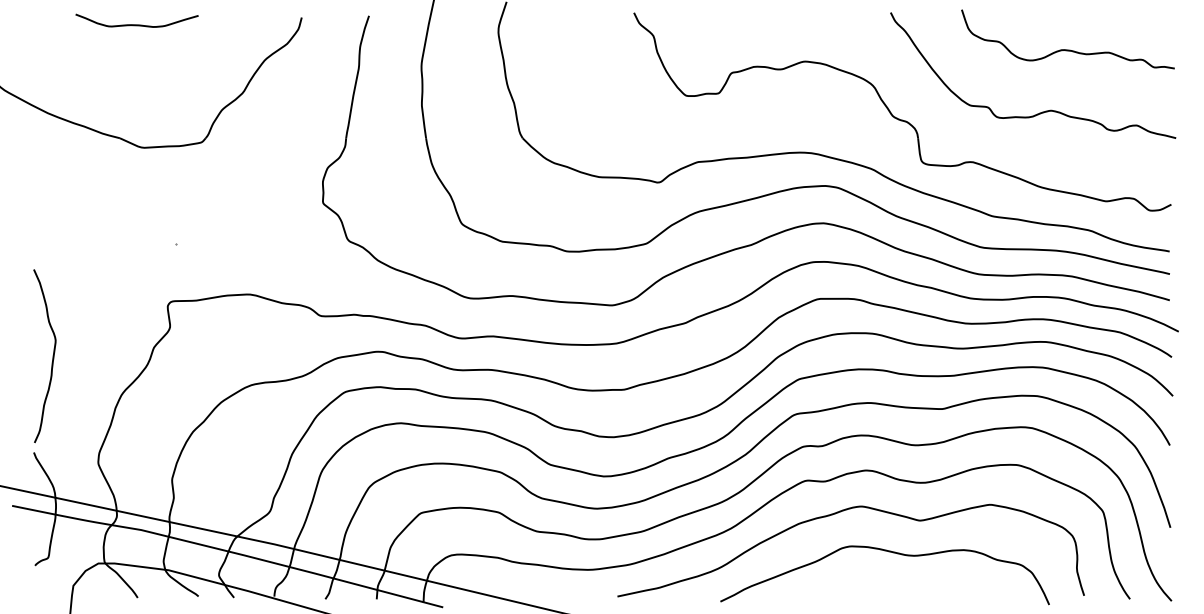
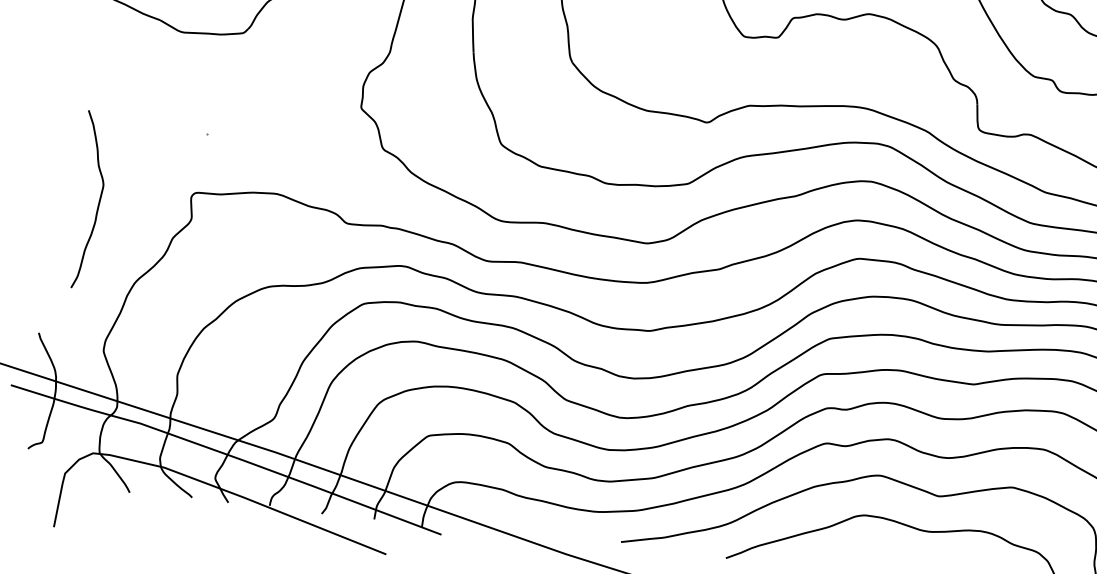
curve: (52, 356) -> (98, 201), moved

